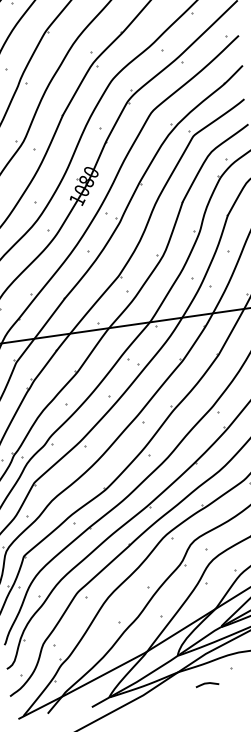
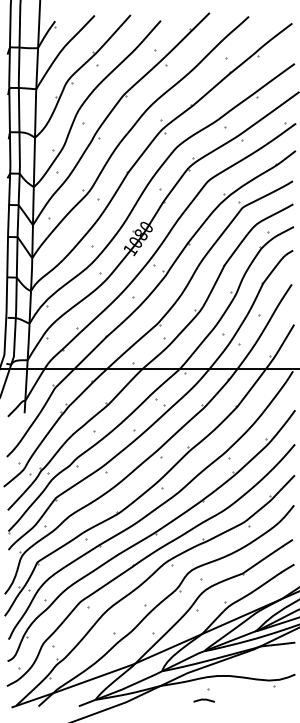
line: (206, 684) -> (203, 700), moved

